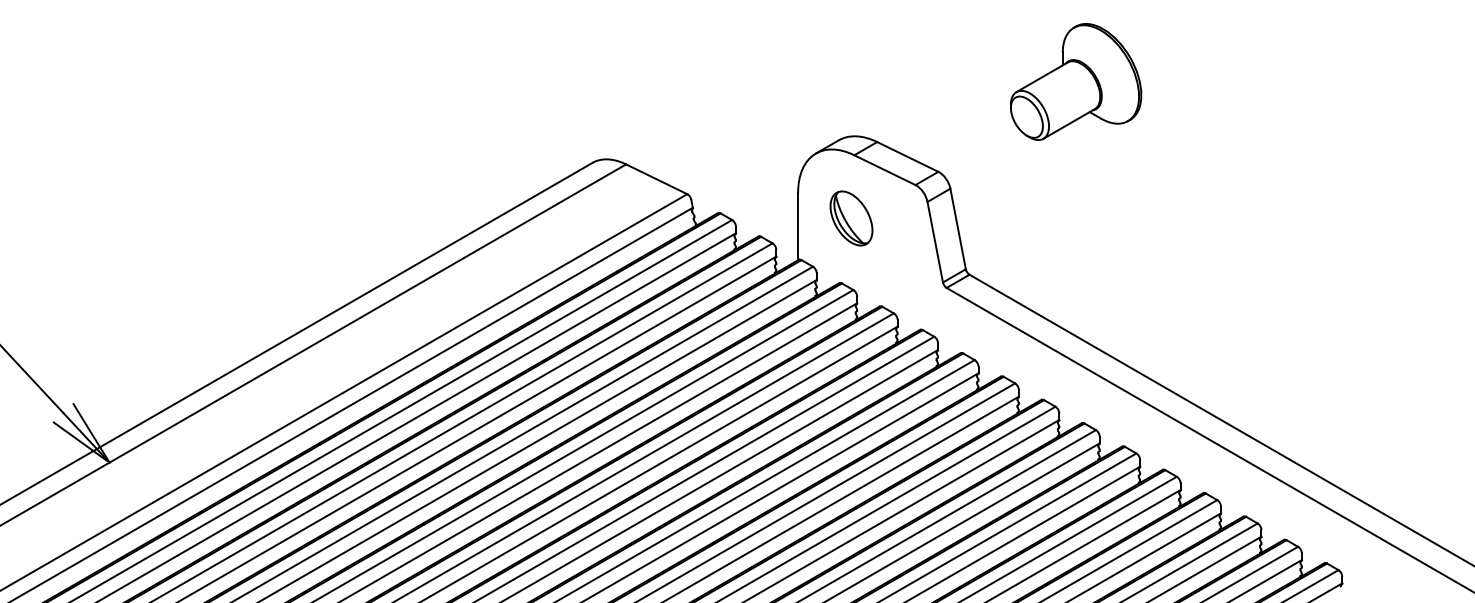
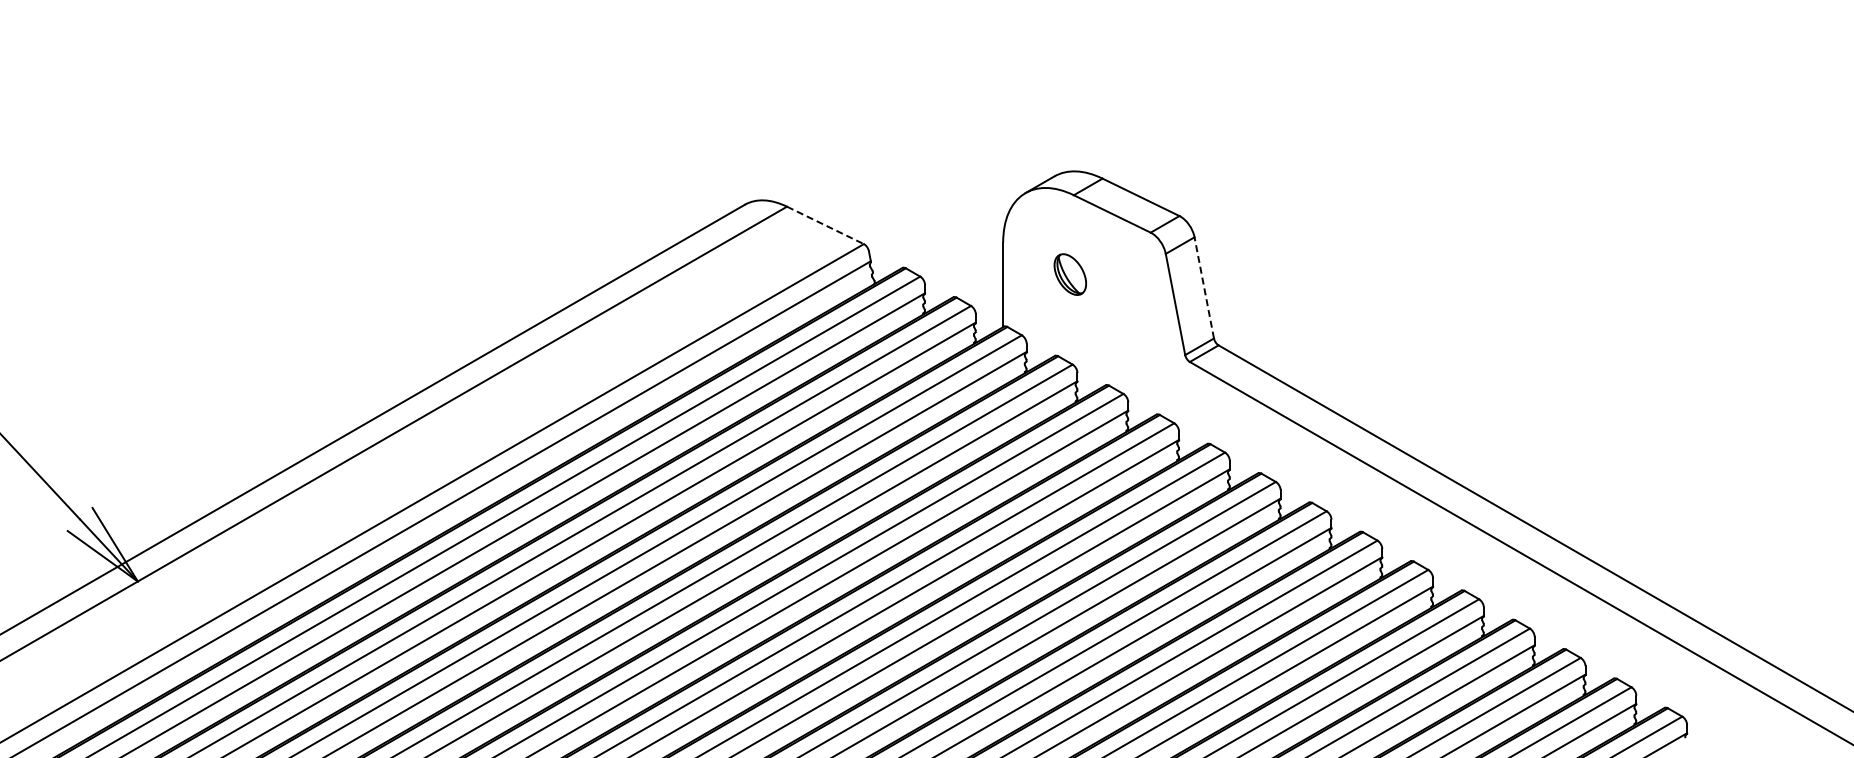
part: (1076, 81) -> (1352, 102), removed
line: (656, 179) -> (825, 225), solid -> dashed
part: (851, 218) -> (1070, 274), size x0.6
line: (958, 228) -> (1204, 287), solid -> dashed

